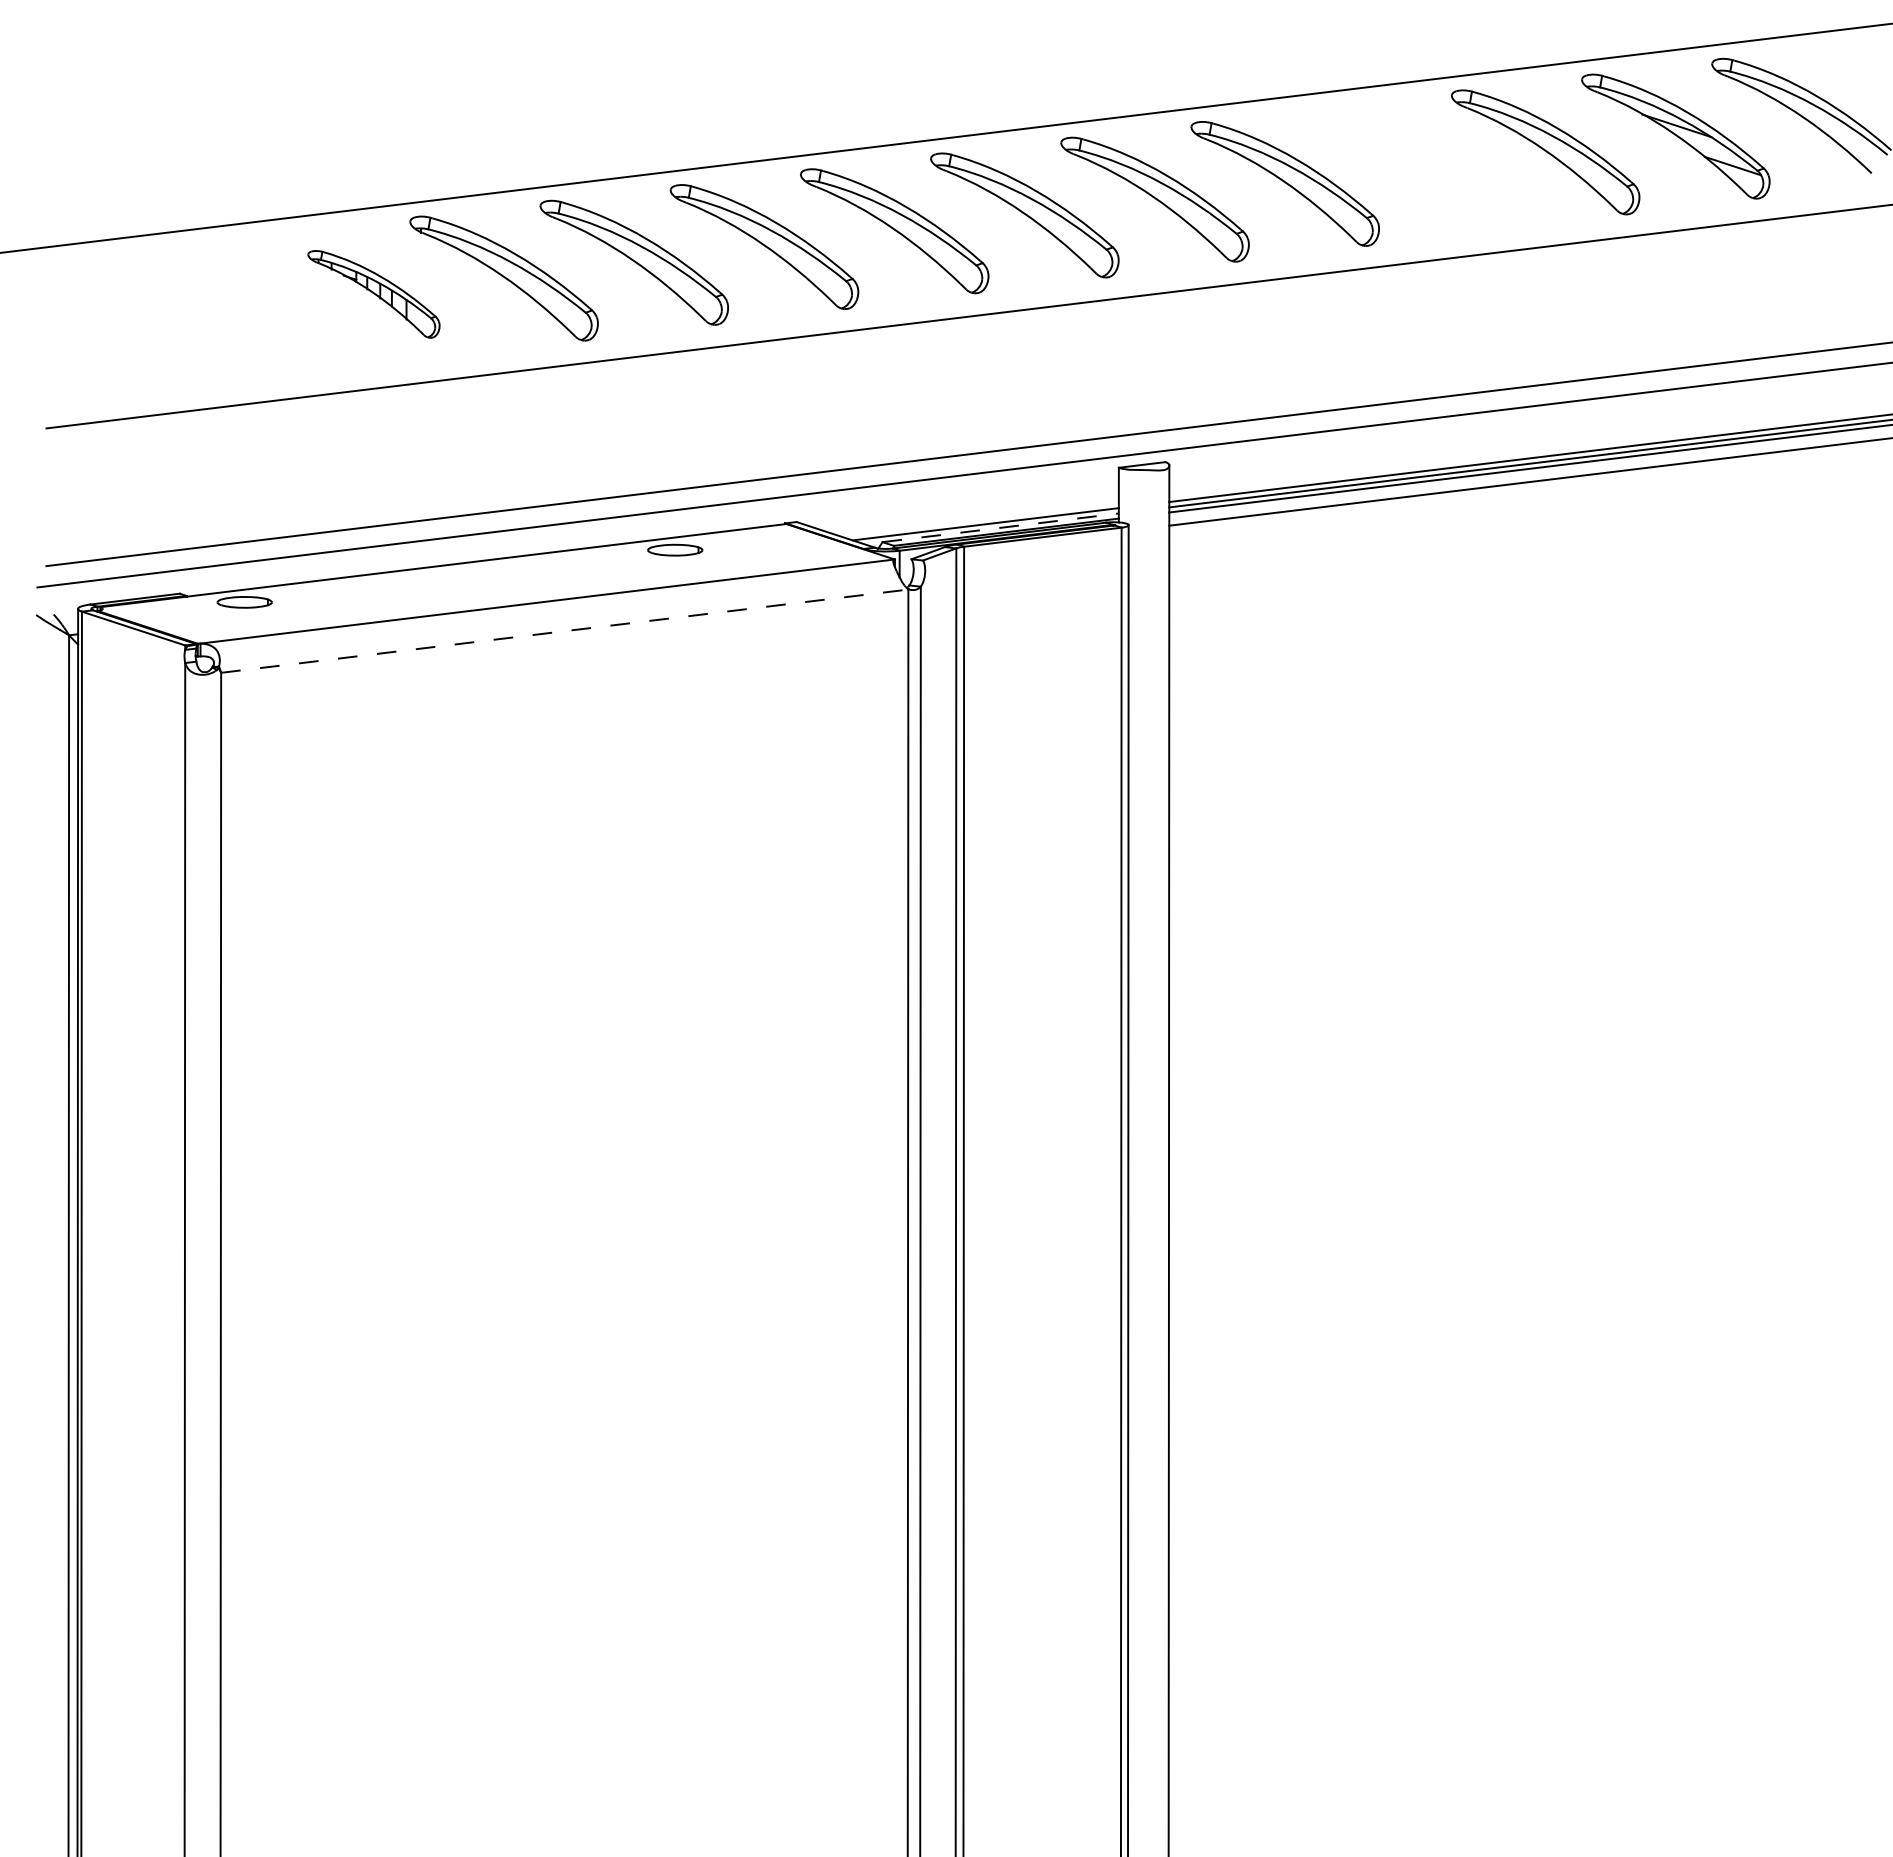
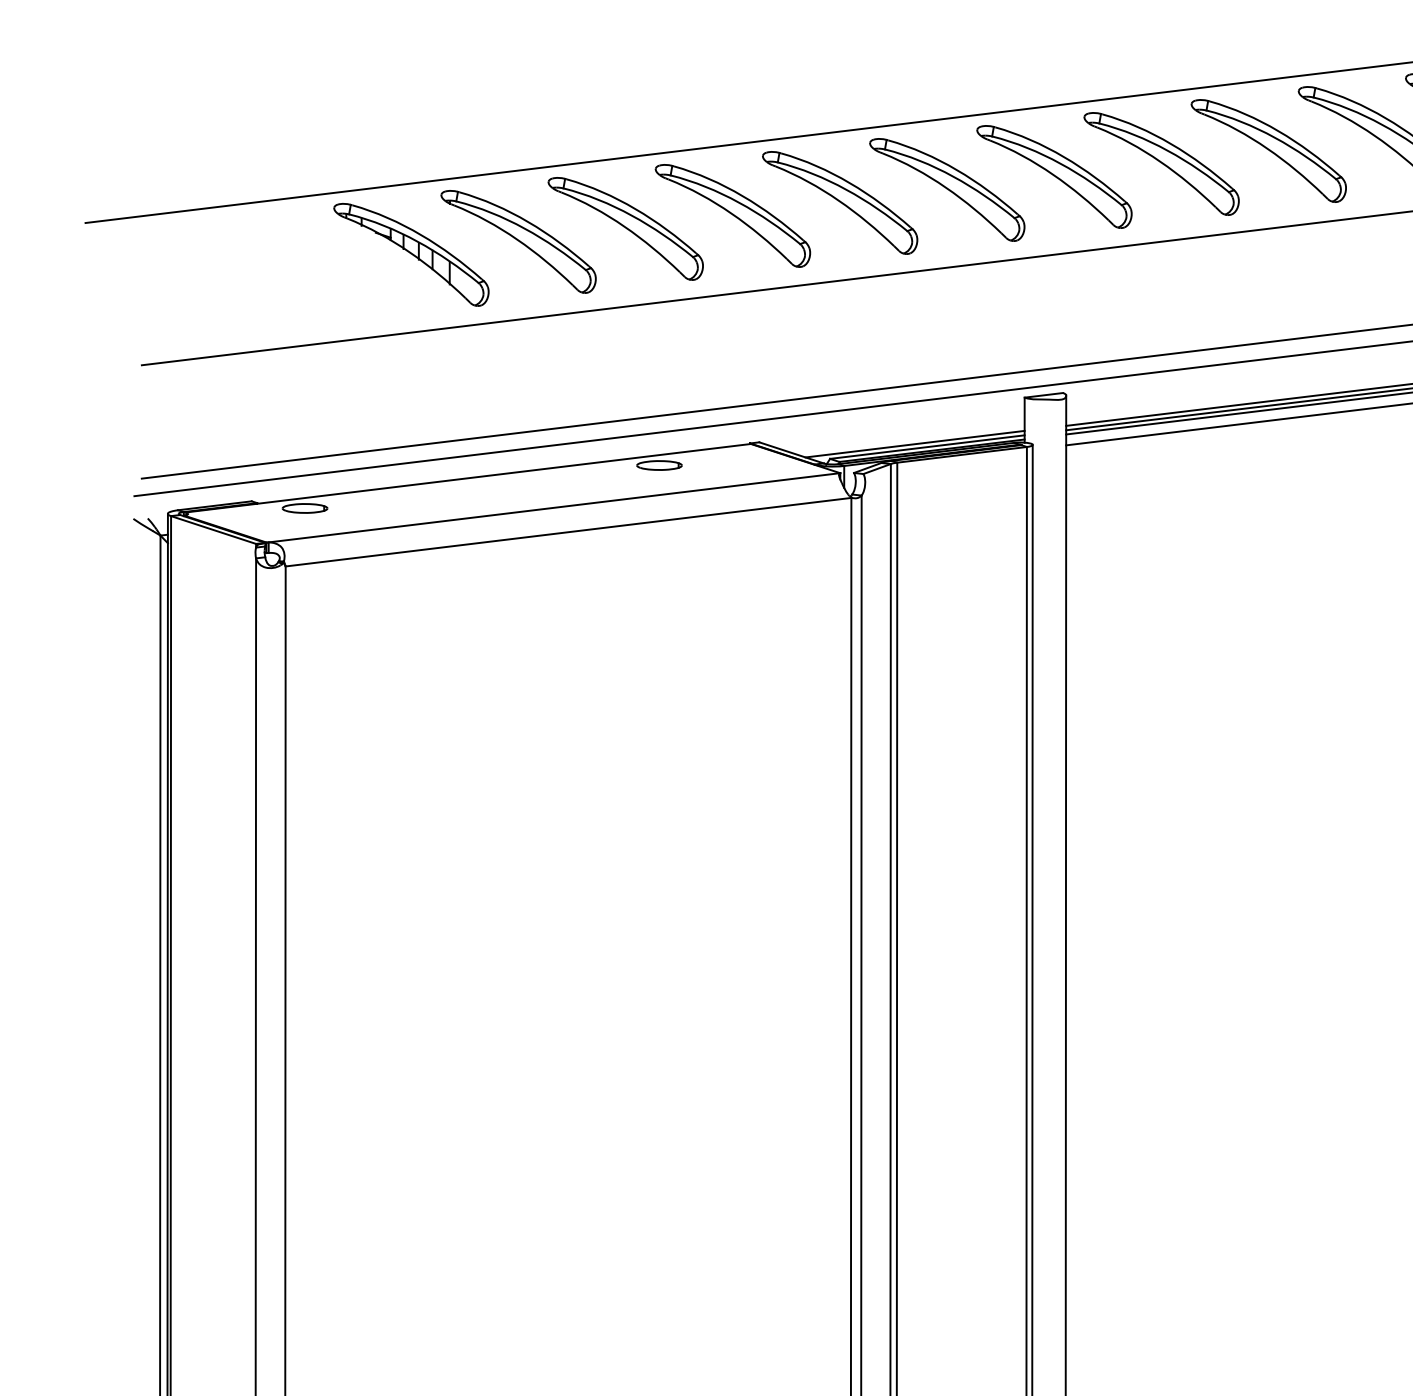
part: (1415, 168) -> (1268, 151), added
part: (373, 294) -> (411, 255), size x1.43
line: (1001, 527) -> (928, 446), dashed -> solid
line: (565, 631) -> (569, 532), dashed -> solid

